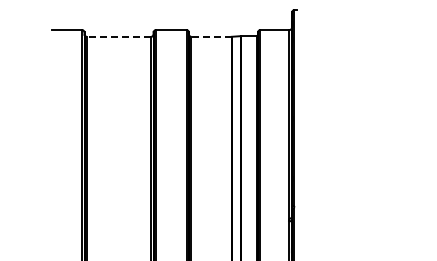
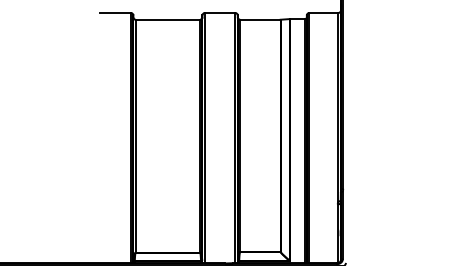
line: (118, 36) -> (167, 19), dashed -> solid
line: (210, 36) -> (259, 19), dashed -> solid

